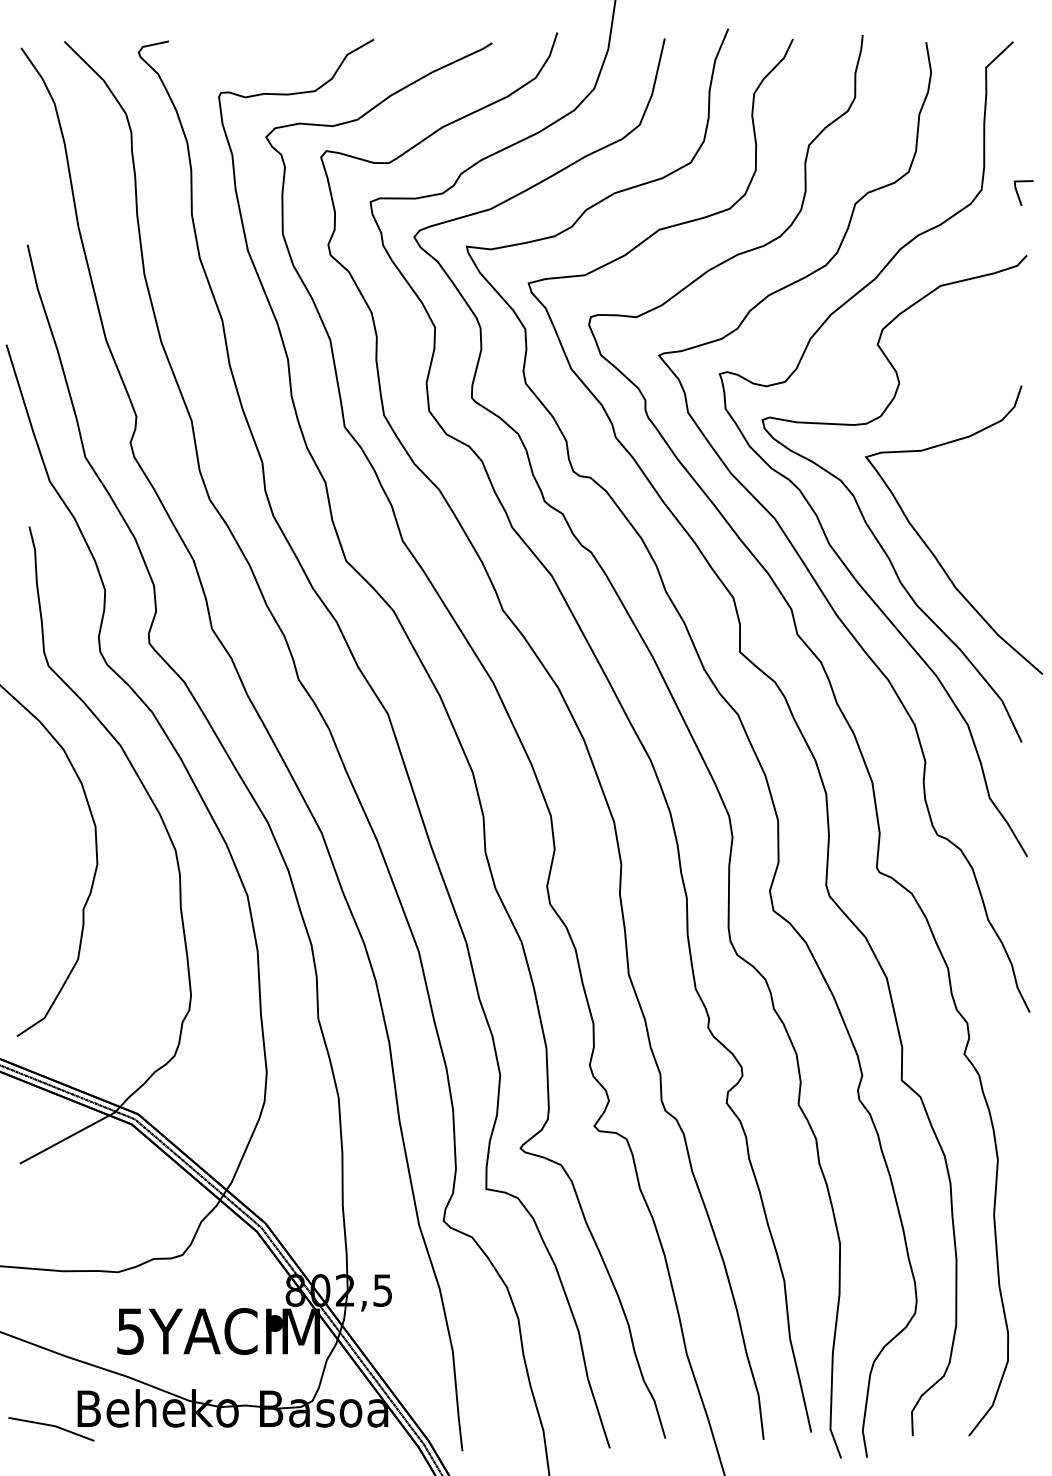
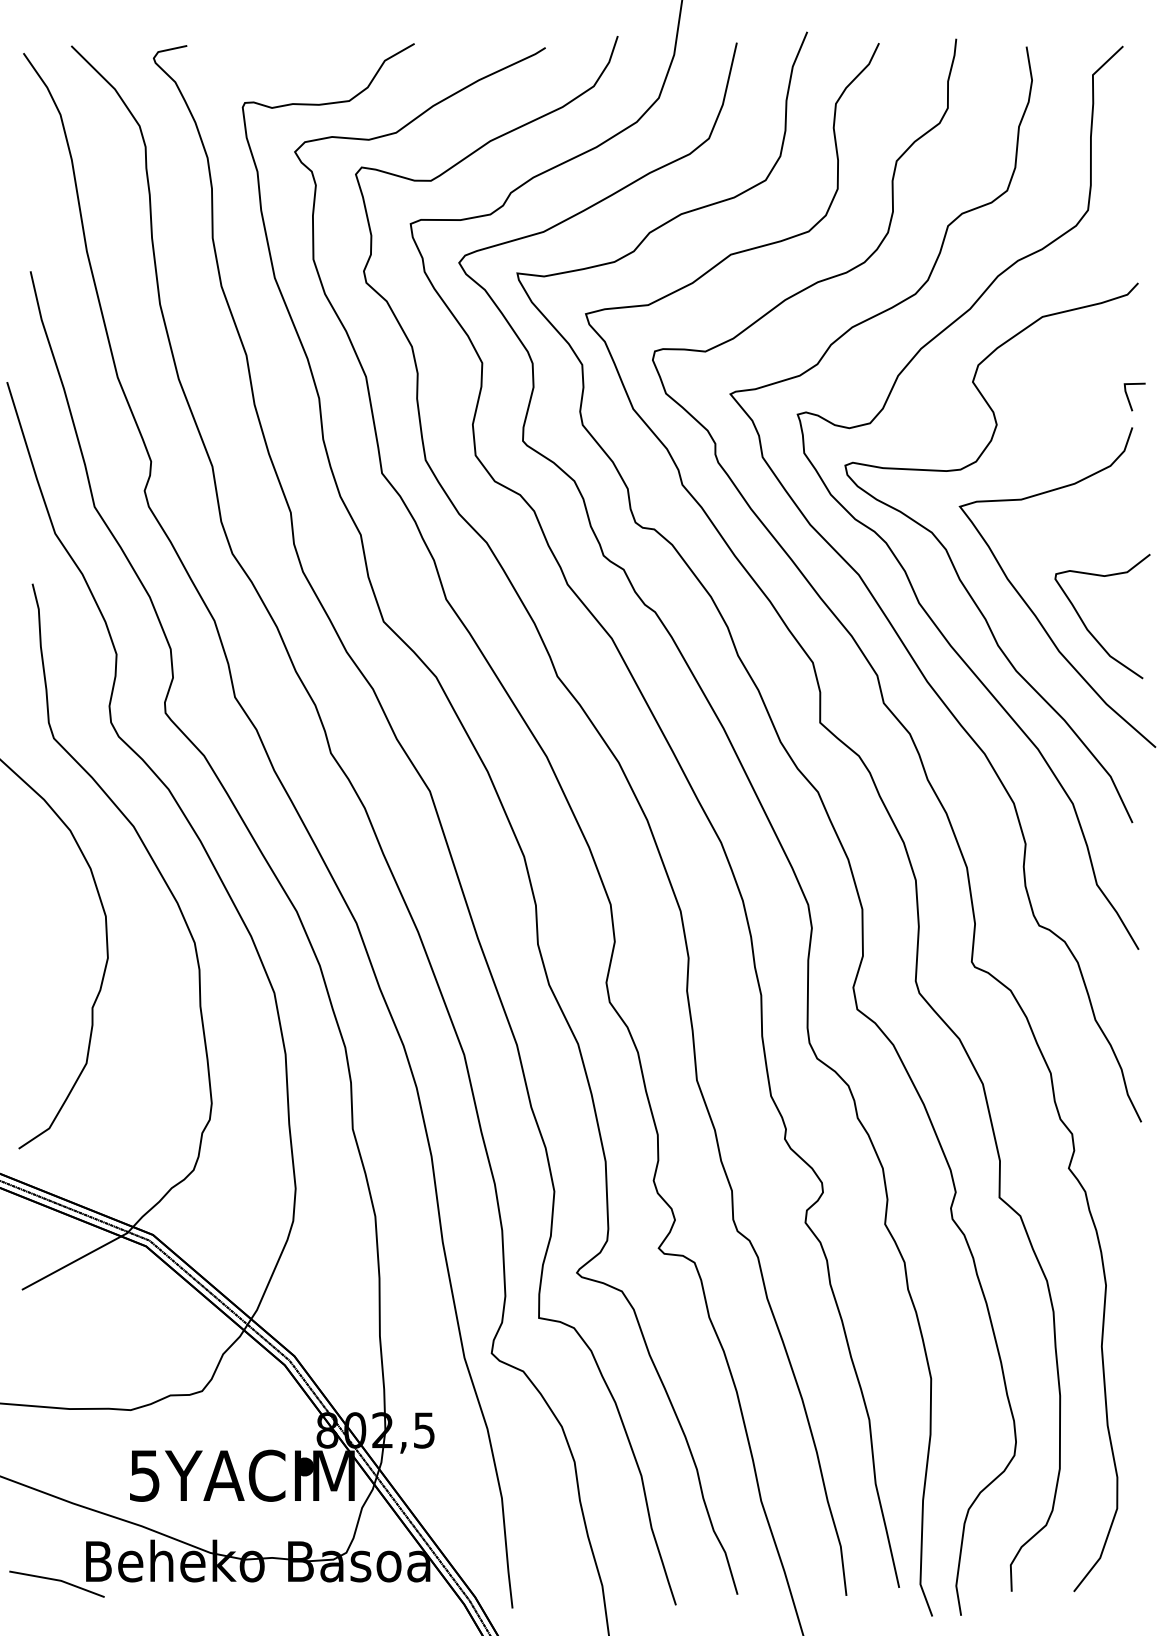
line: (1019, 195) -> (1129, 399), moved
curve: (981, 566) -> (1087, 627), added

